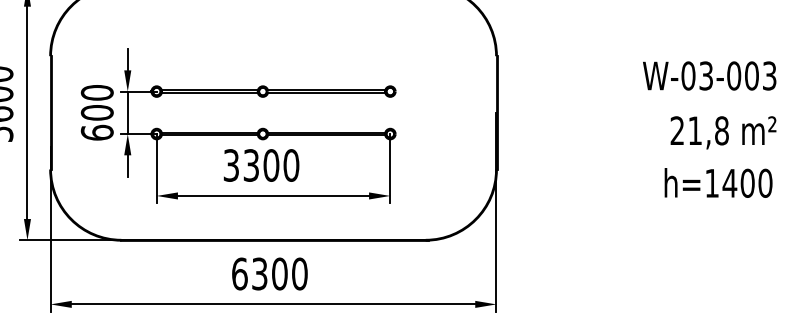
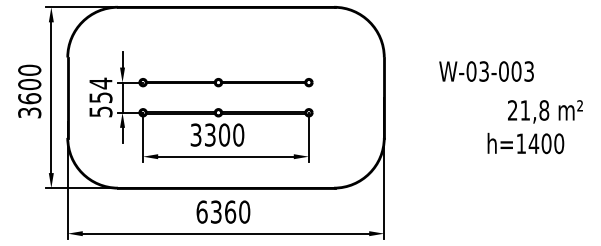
text: (709, 75) -> (486, 71), moved
text: (96, 112) -> (100, 97), 600 -> 554
text: (718, 182) -> (525, 143), moved
text: (279, 273) -> (230, 211), 6300 -> 6360

